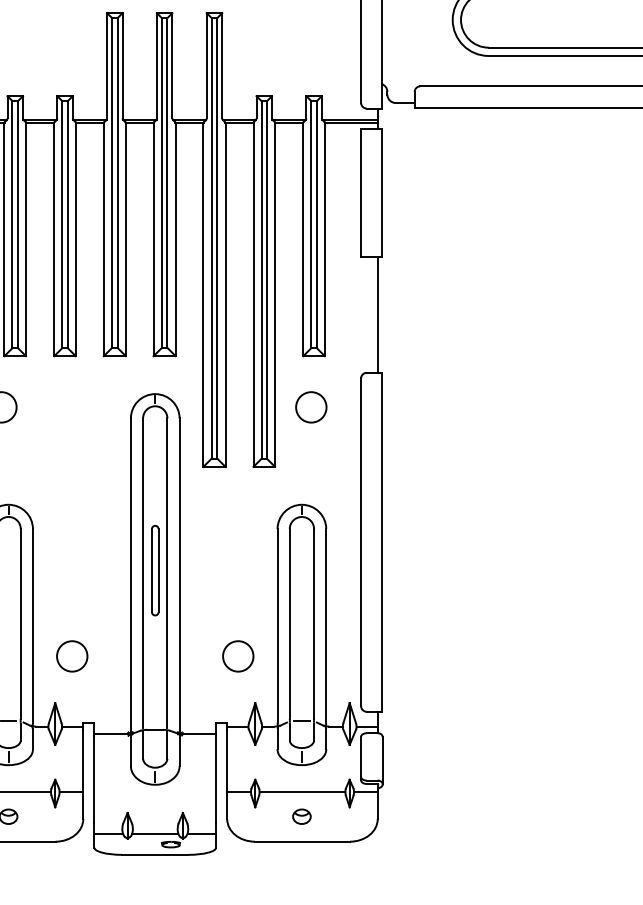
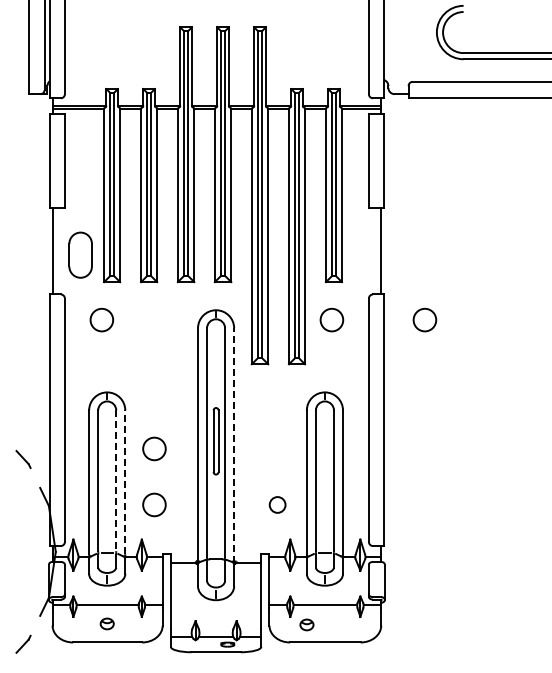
circle: (436, 406) -> (424, 319), added
line: (180, 574) -> (234, 444), solid -> dashed
circle: (72, 580) -> (154, 448), added
line: (21, 624) -> (116, 481), solid -> dashed
line: (33, 626) -> (125, 482), solid -> dashed
circle: (238, 655) -> (277, 504), size x0.7
part: (301, 816) -> (306, 624), moved

